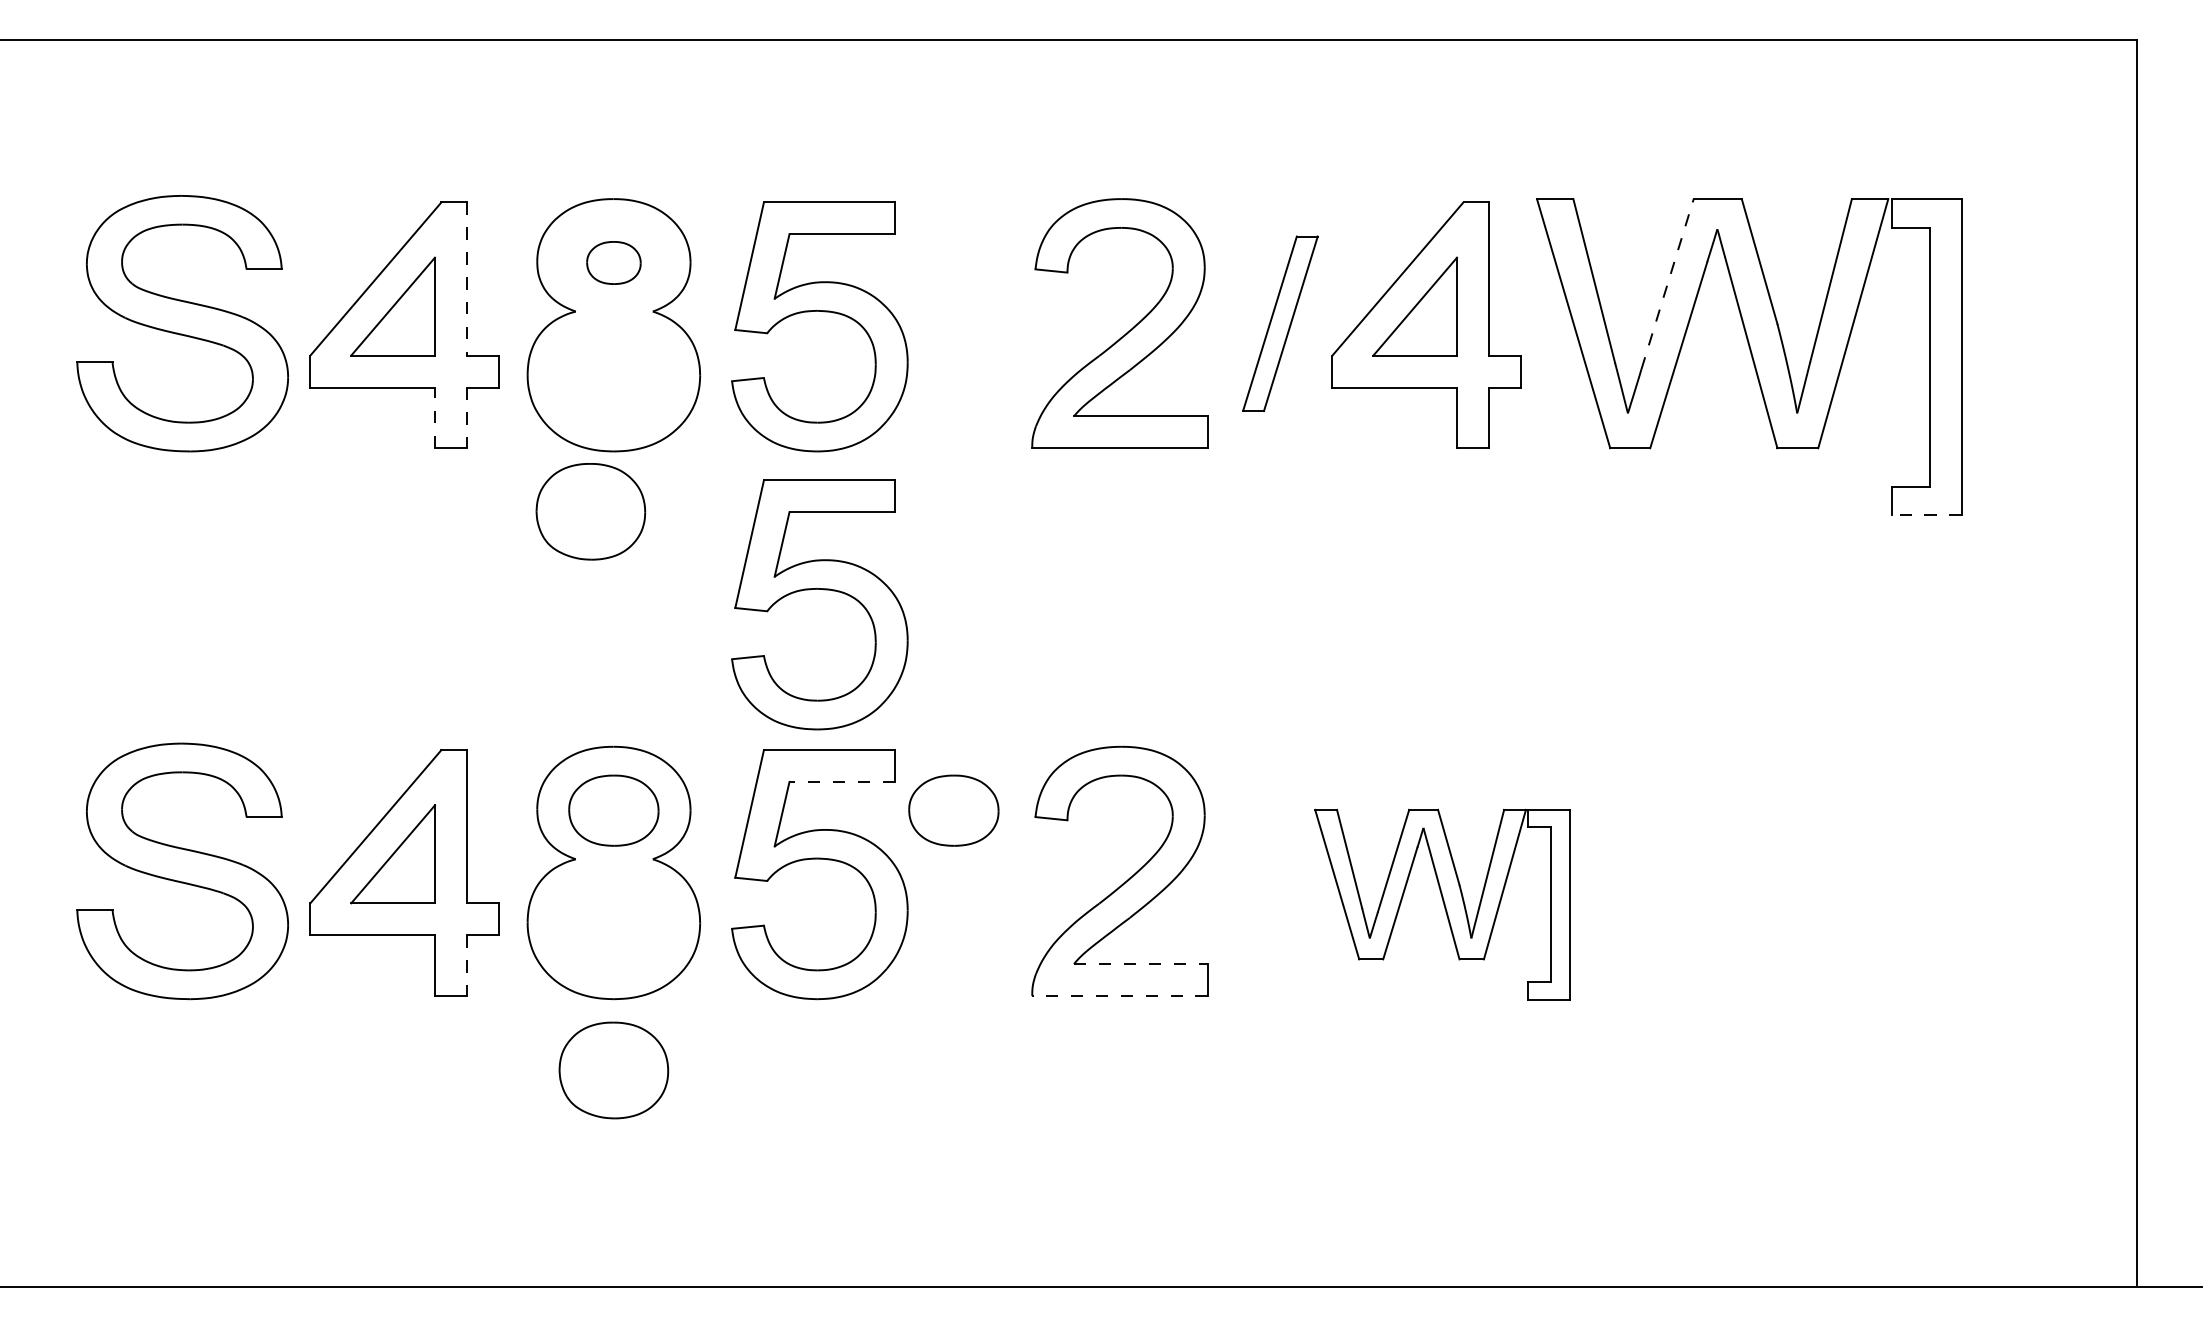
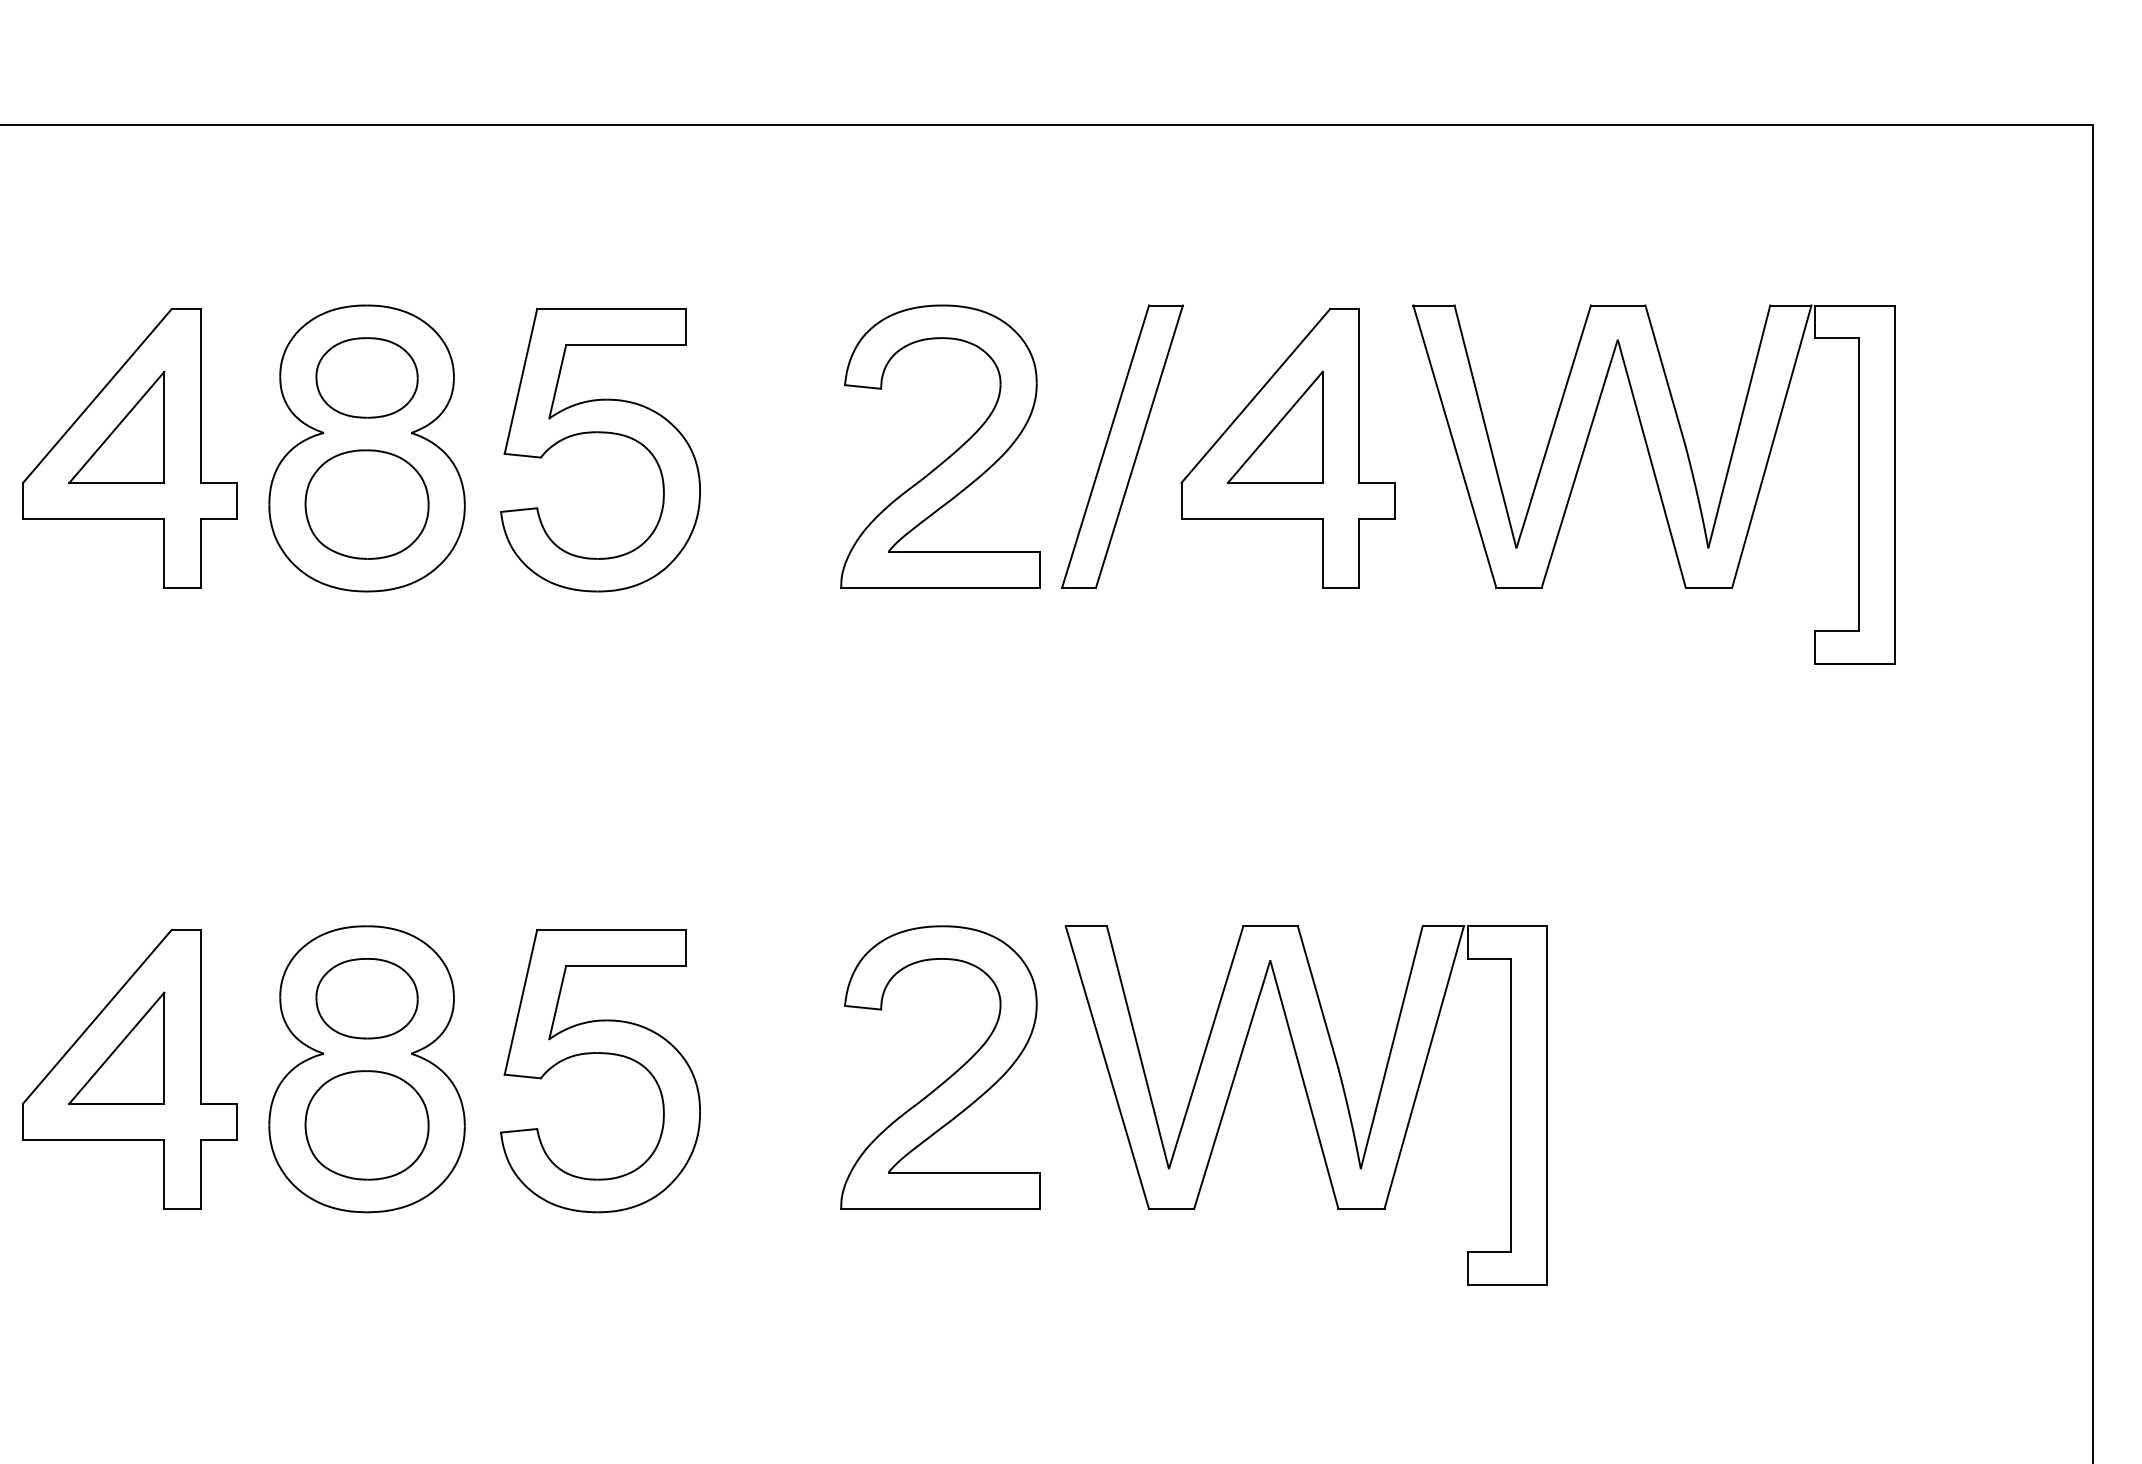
part: (613, 262) -> (366, 377), size x1.67
line: (467, 278) -> (201, 395), dashed -> solid
line: (1667, 284) -> (1561, 402), dashed -> solid
part: (1280, 323) -> (1122, 446), size x1.43
line: (434, 417) -> (163, 553), dashed -> solid
line: (467, 418) -> (201, 554), dashed -> solid
part: (590, 511) -> (366, 504), moved
line: (1926, 515) -> (1854, 664), dashed -> solid
part: (824, 590) -> (605, 749), removed
line: (842, 781) -> (626, 965), dashed -> solid
part: (953, 810) -> (752, 998), removed
part: (1442, 904) -> (1306, 1105), size x1.67
line: (1140, 964) -> (963, 1173), dashed -> solid
line: (467, 966) -> (201, 1175), dashed -> solid
line: (1120, 995) -> (941, 1208), dashed -> solid
part: (613, 1070) -> (366, 1125), moved

